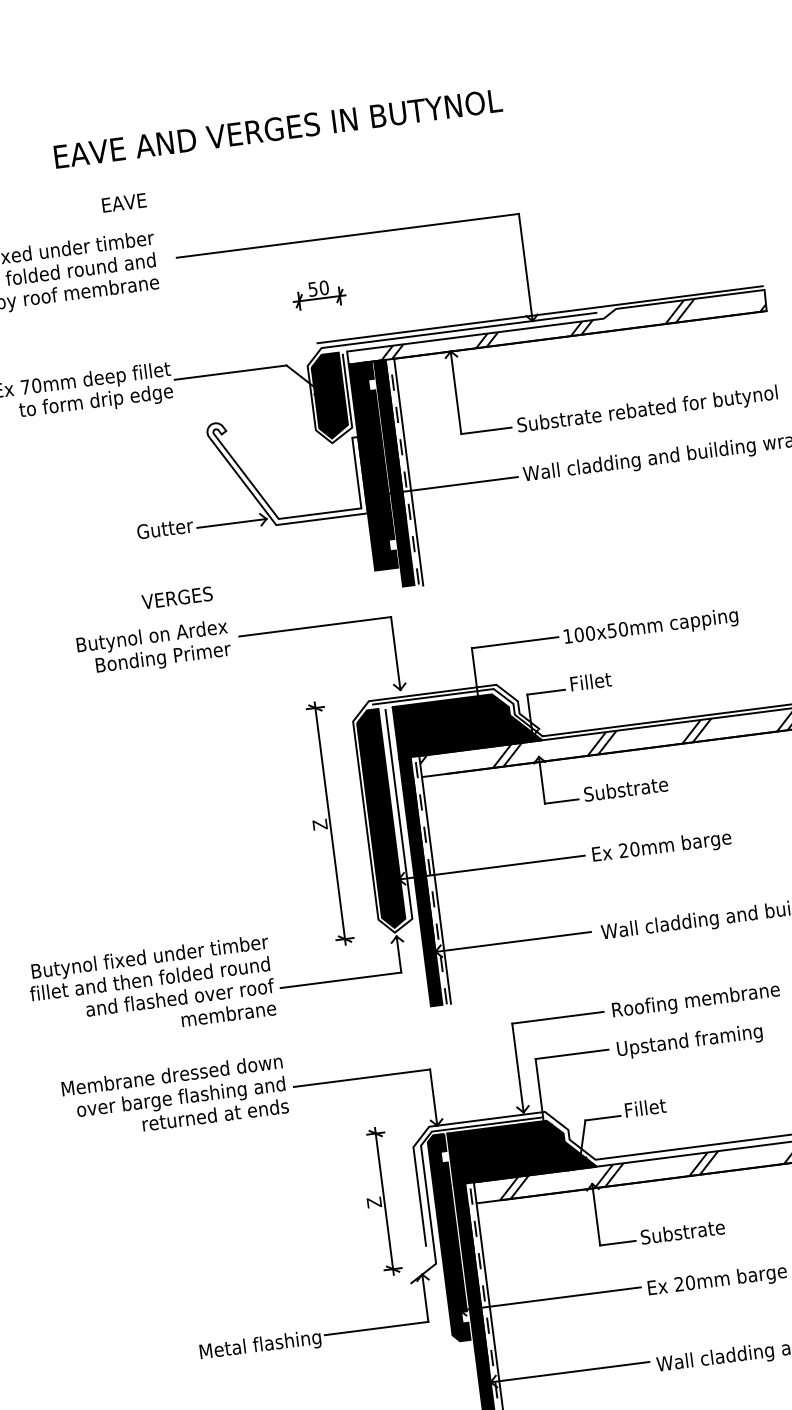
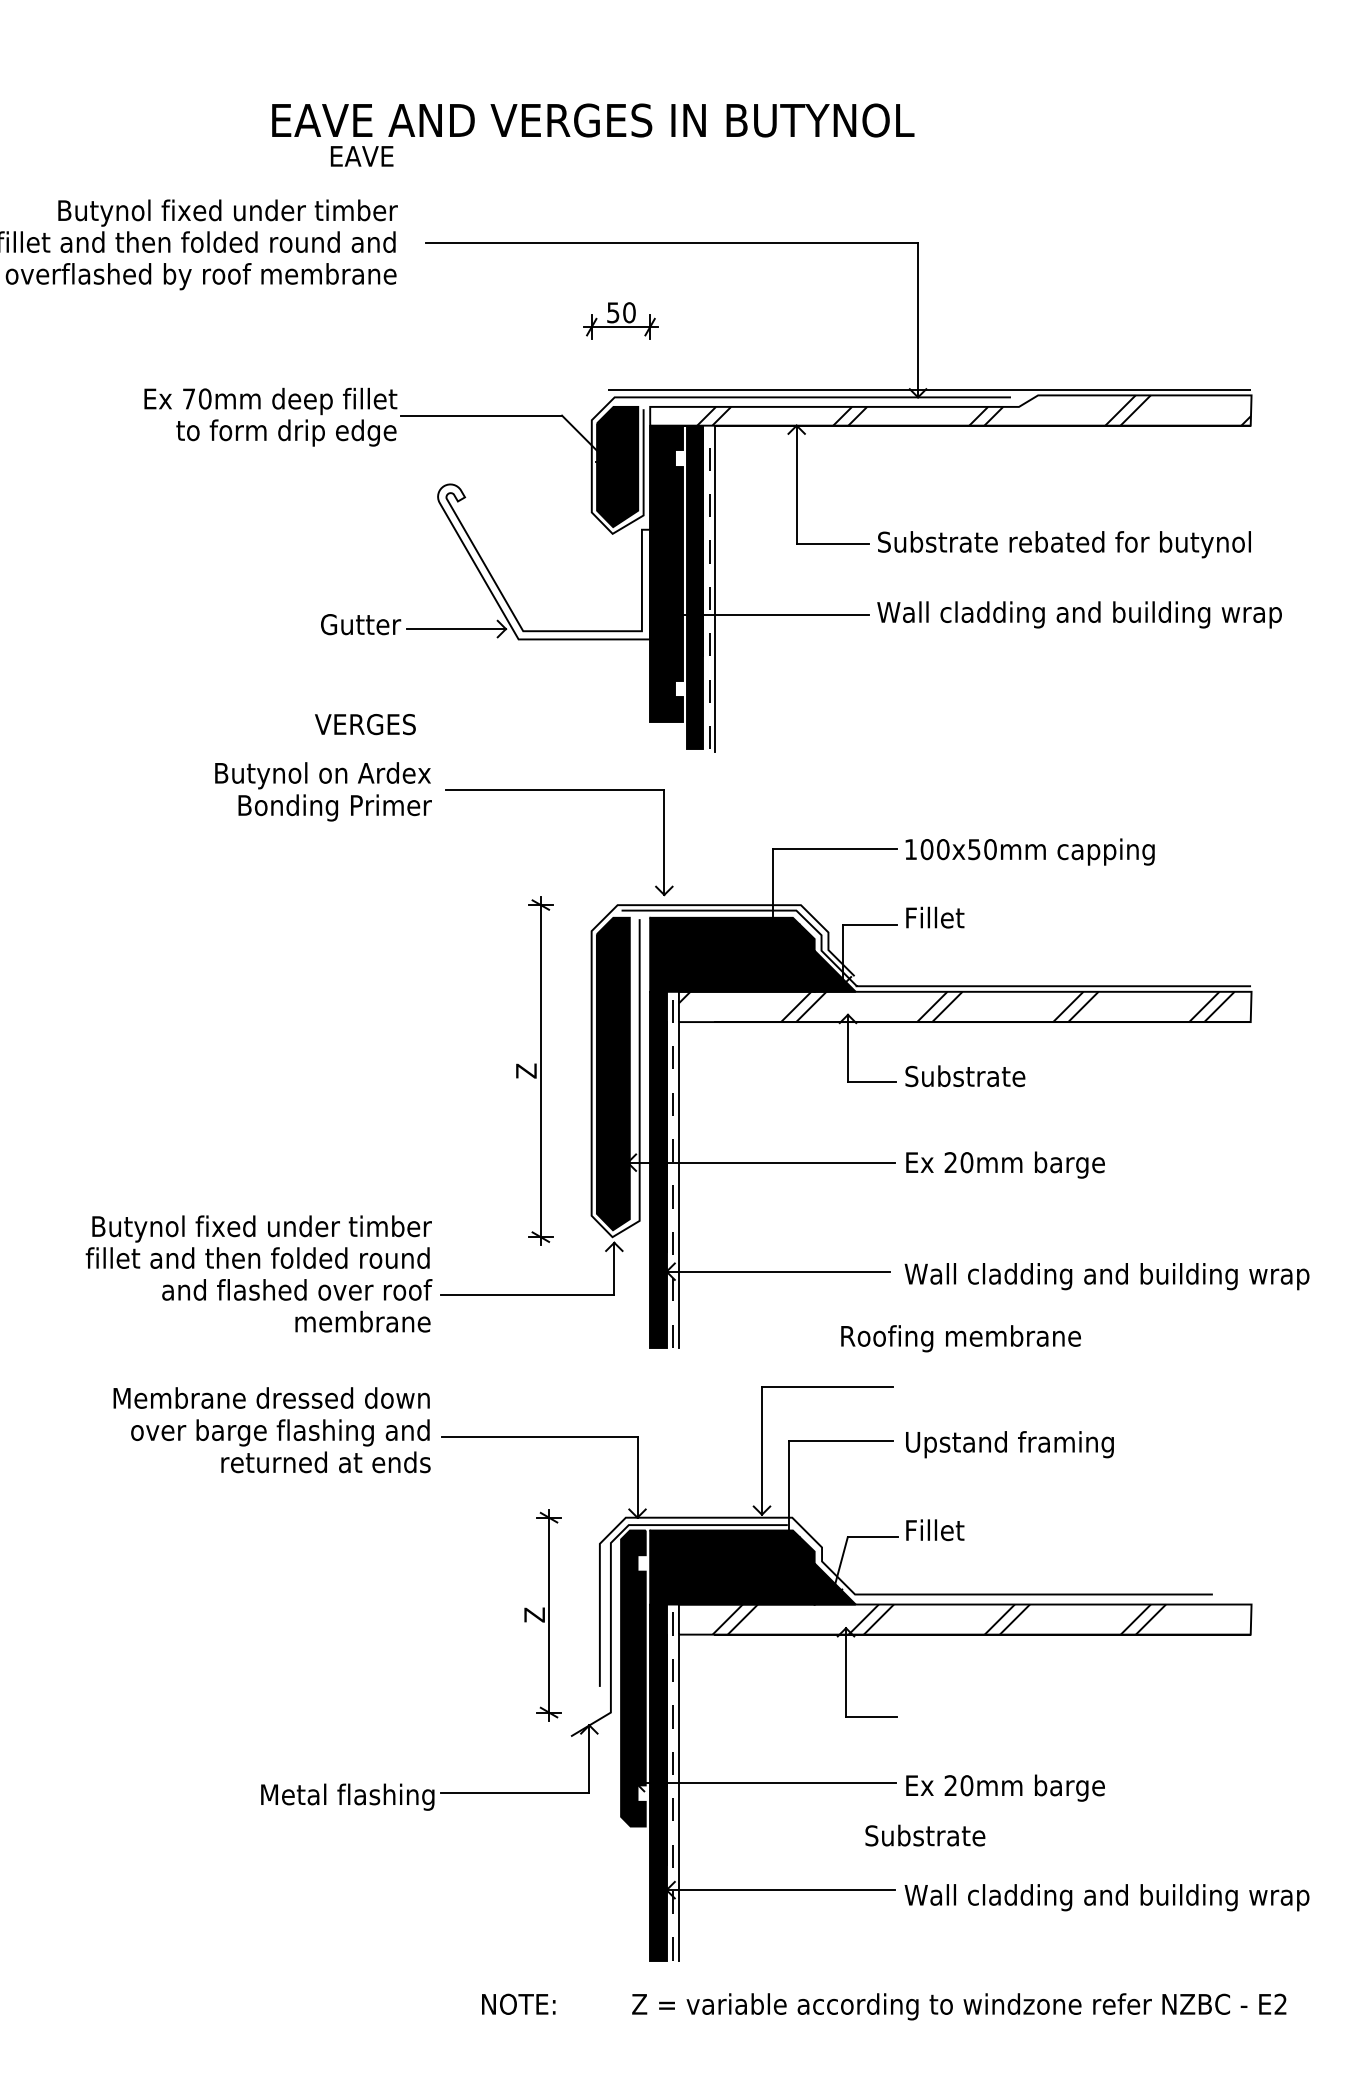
text: (278, 128) -> (593, 120), moved
text: (695, 1001) -> (960, 1338), moved
text: (682, 1232) -> (925, 1835), moved

